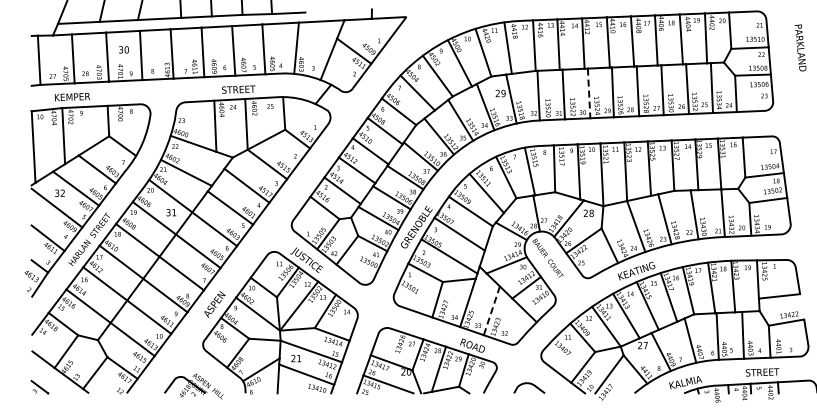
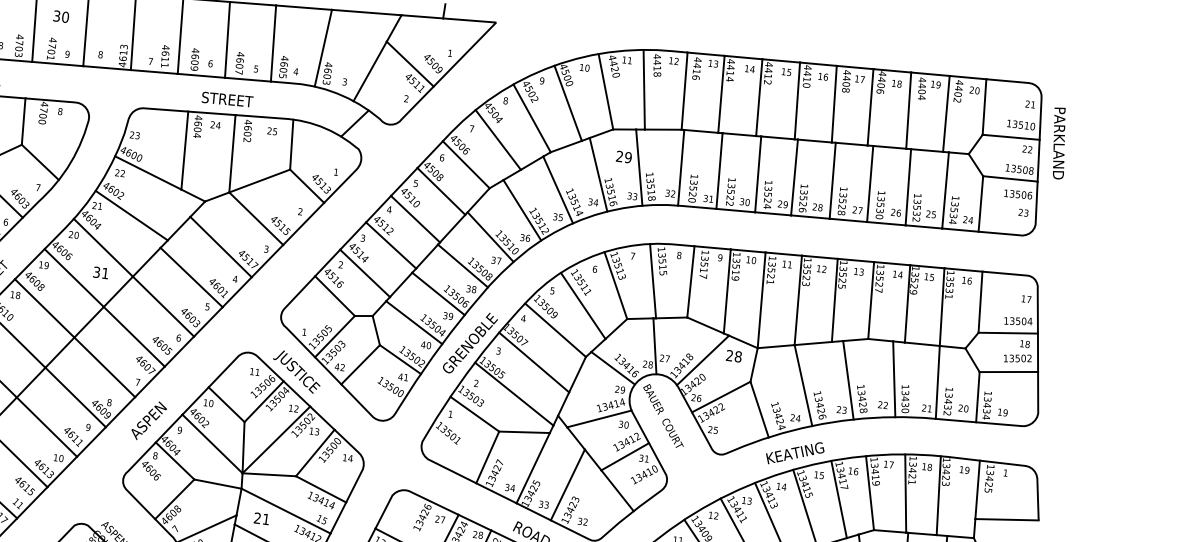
text: (800, 47) -> (1059, 142), moved
line: (589, 93) -> (758, 174), dashed -> solid
line: (491, 310) -> (567, 484), dashed -> solid

